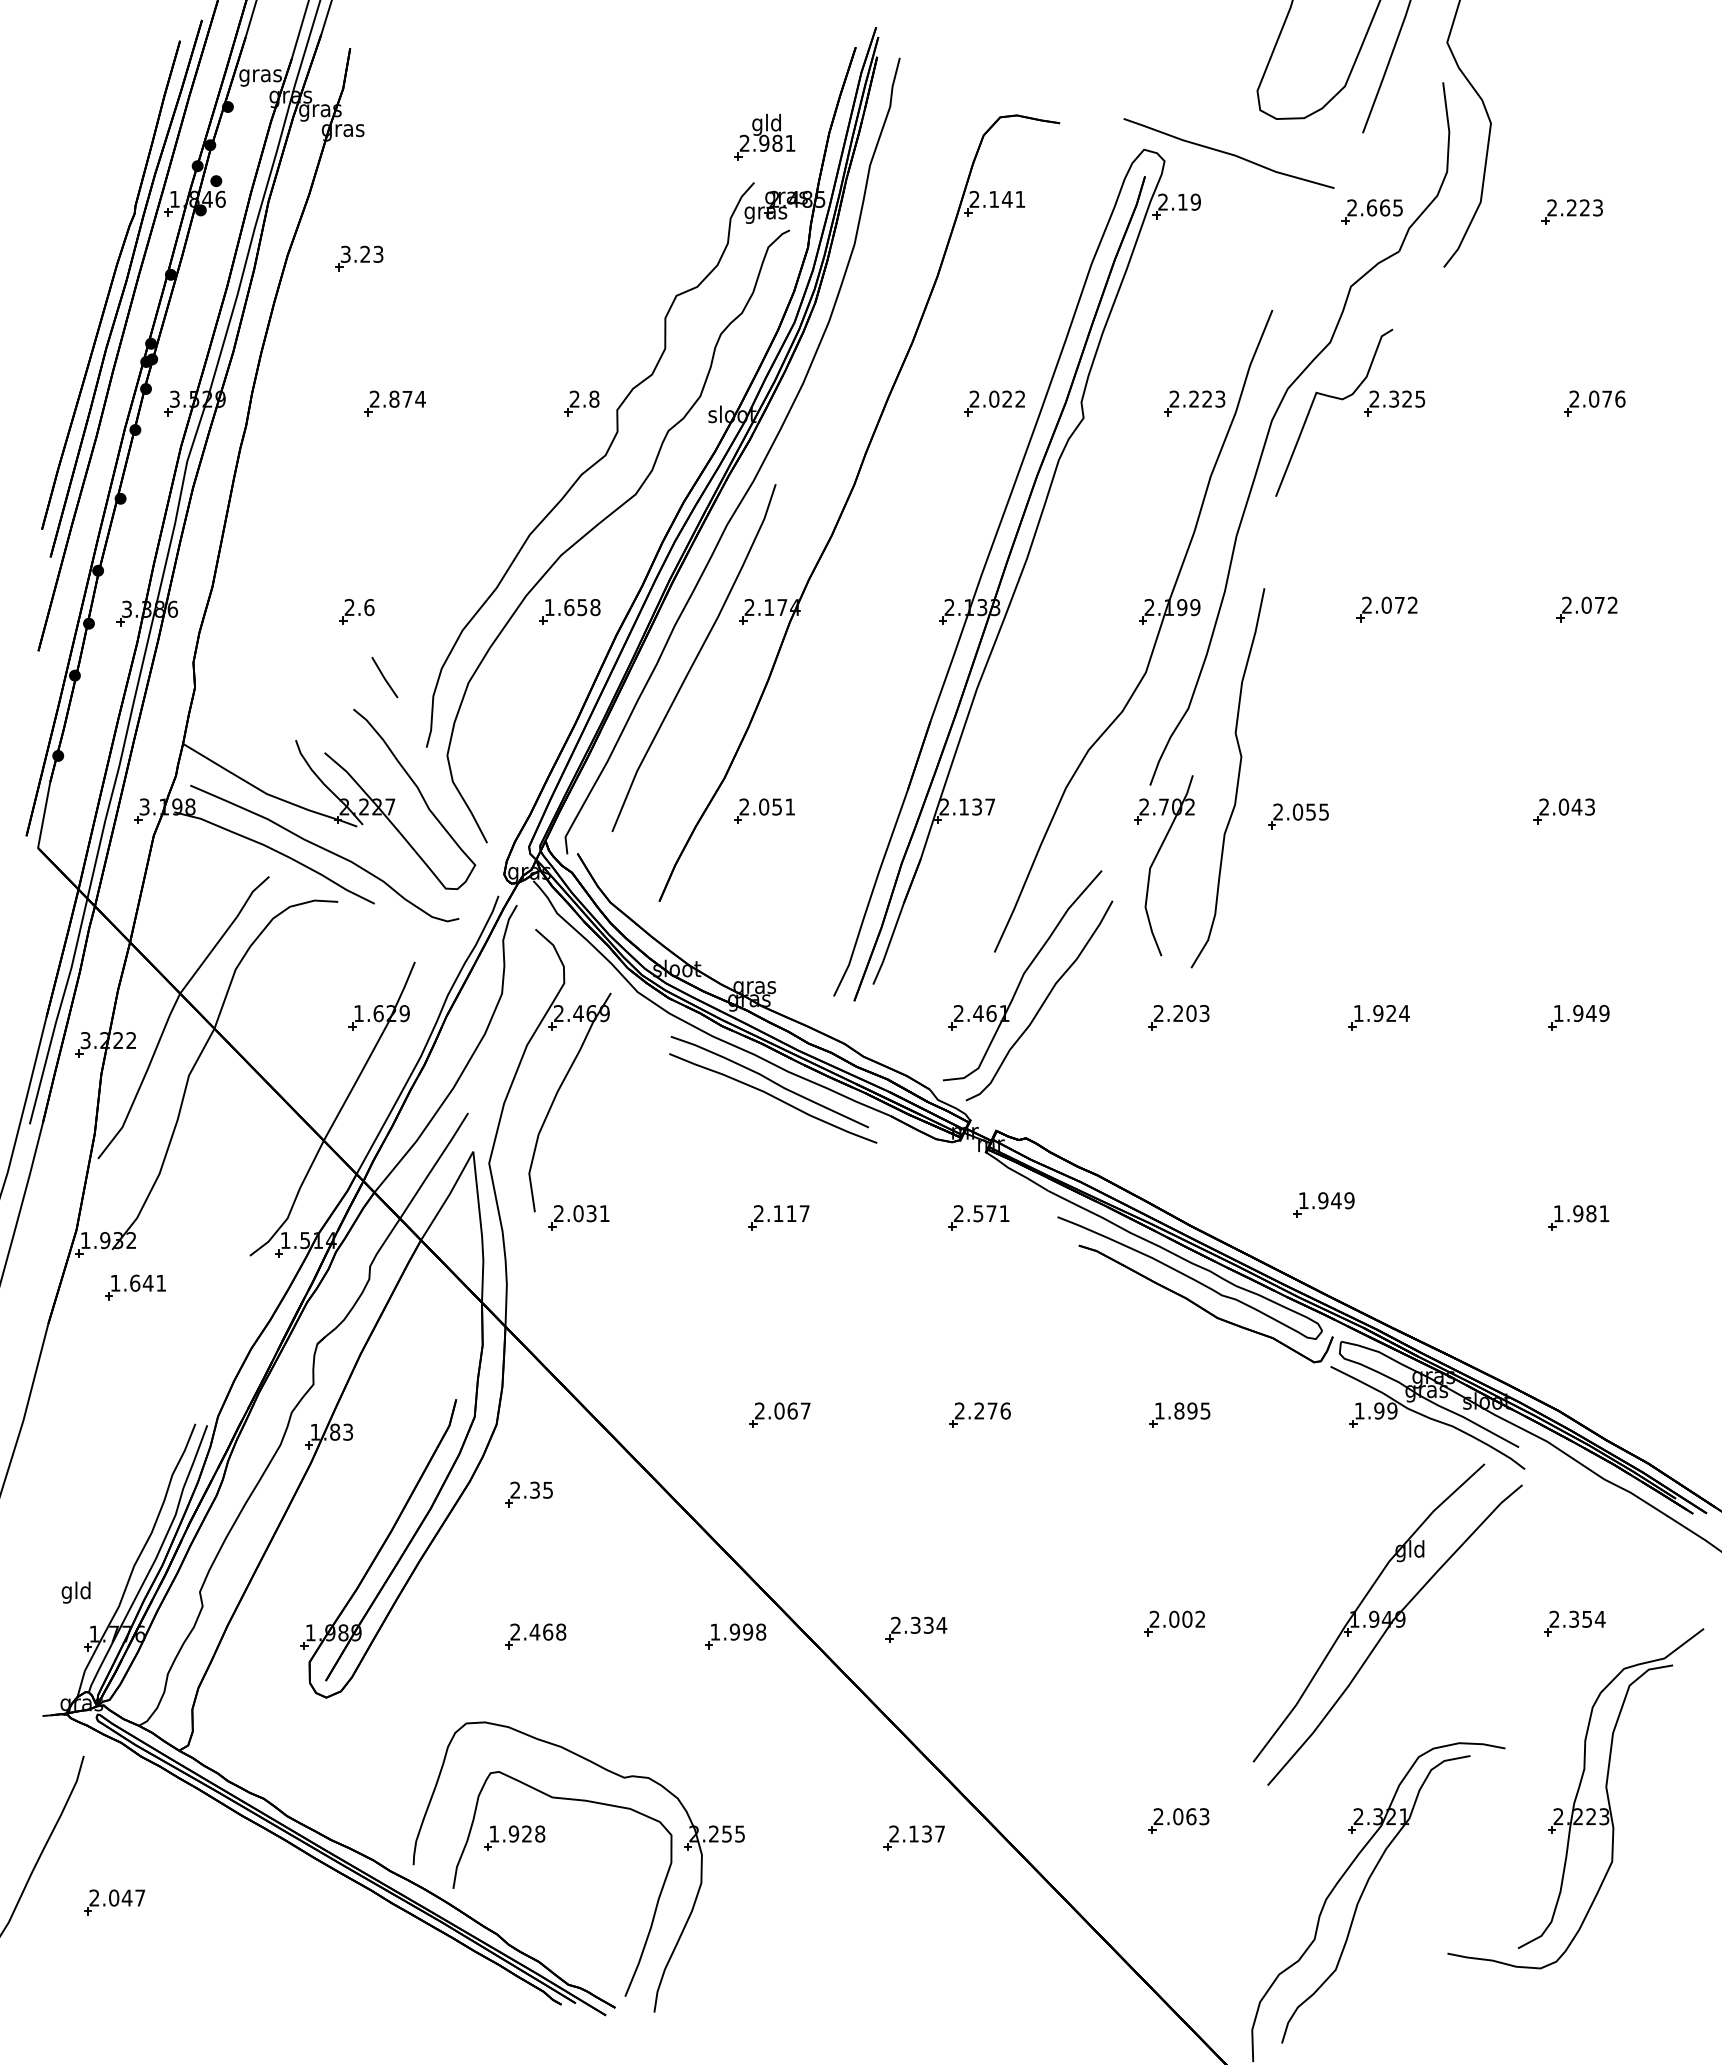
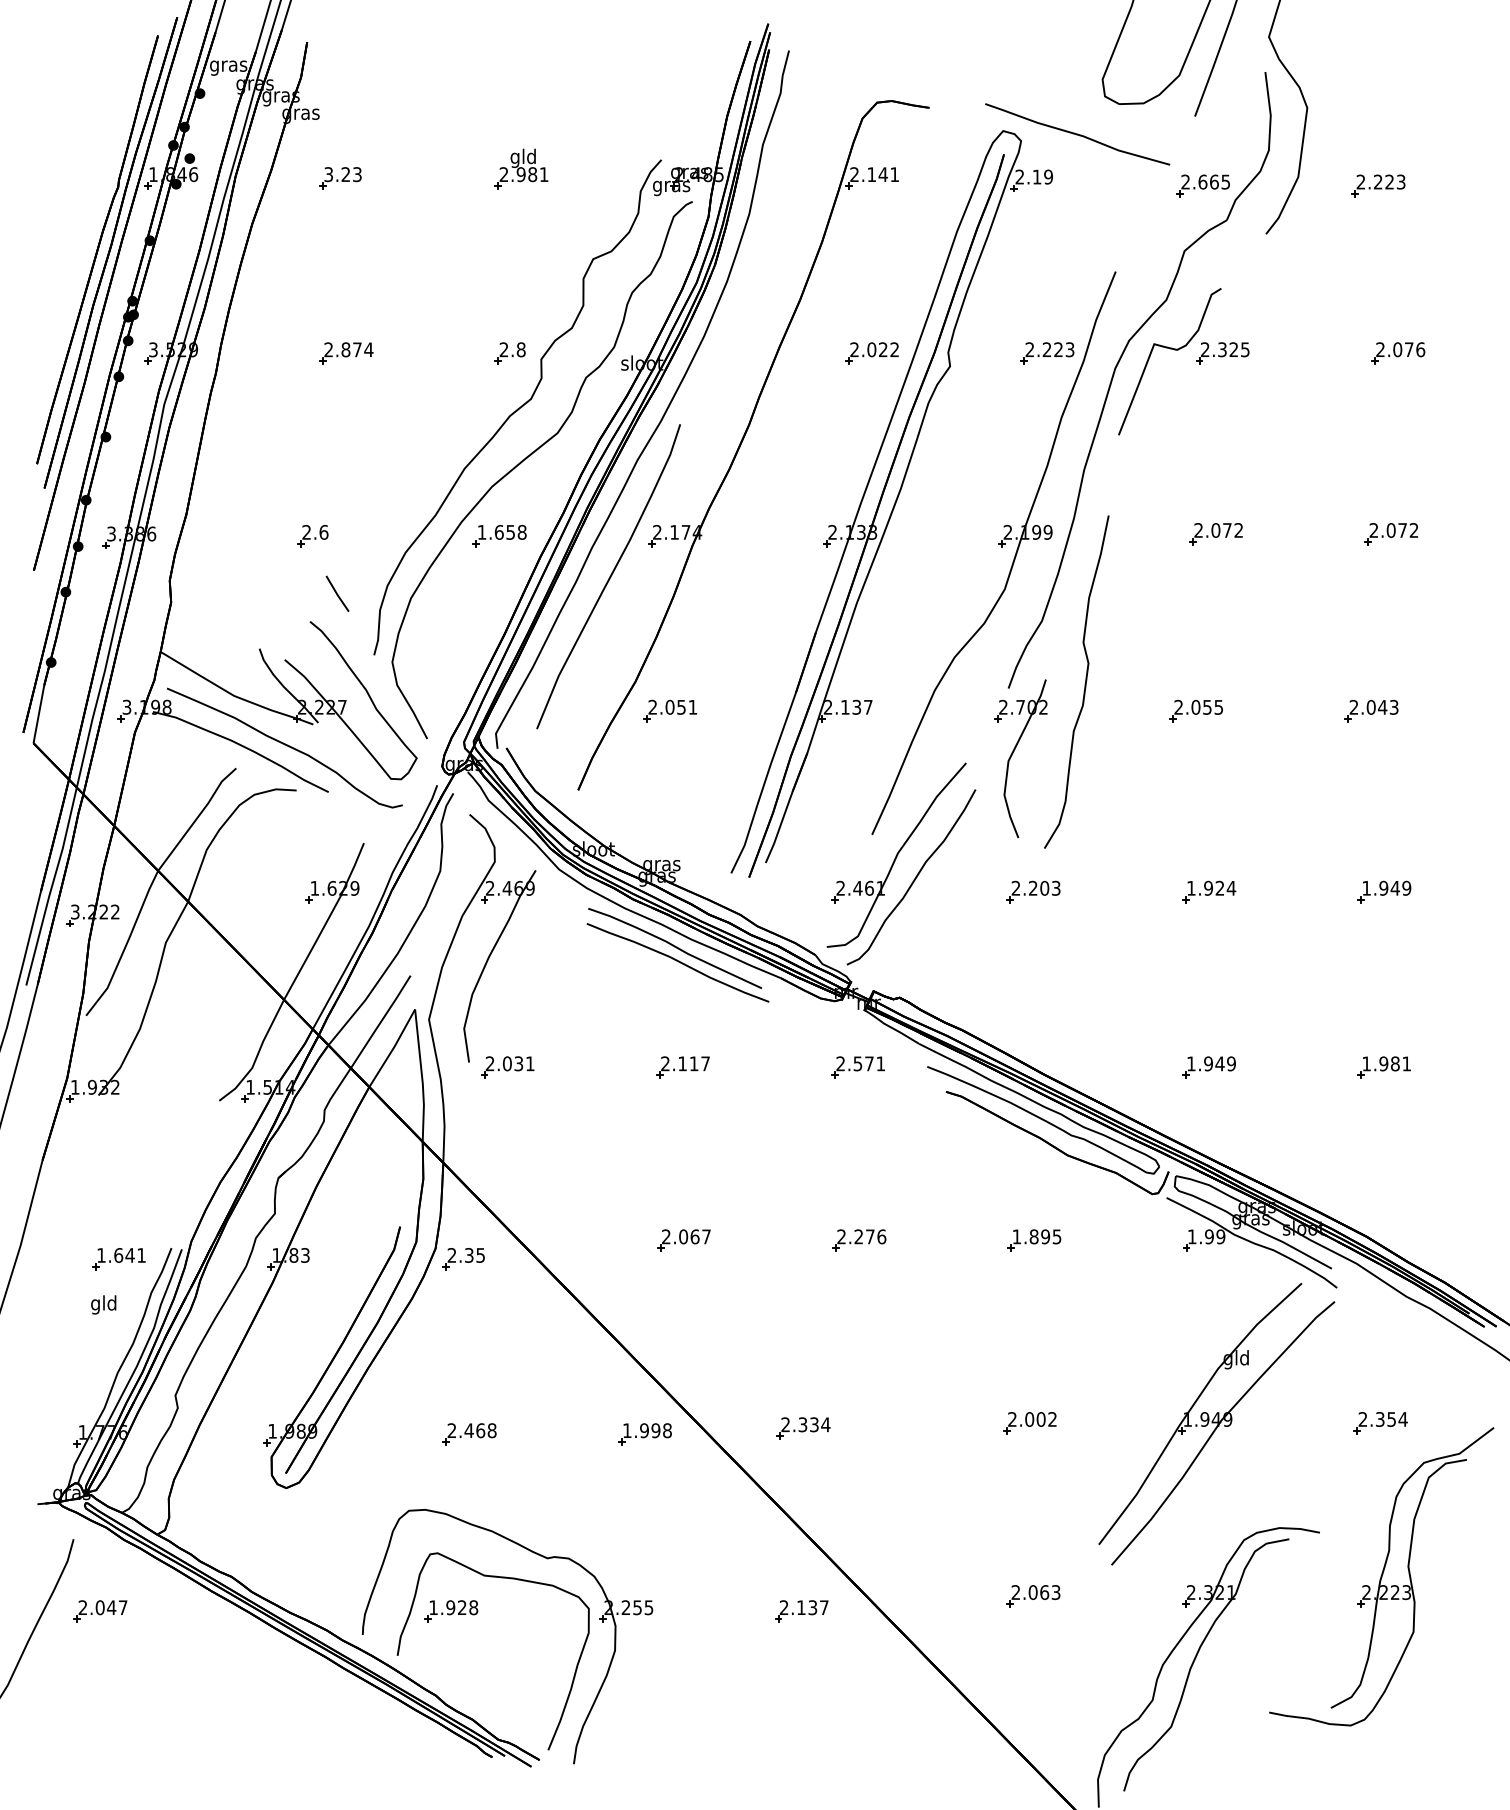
part: (764, 136) -> (521, 168), moved
part: (359, 258) -> (340, 178), moved
part: (1298, 816) -> (1196, 711), moved
part: (1323, 1204) -> (1208, 1067), moved
part: (135, 1287) -> (118, 1259), moved
part: (528, 1494) -> (463, 1259), moved
text: (75, 1592) -> (103, 1304), moved
part: (114, 1902) -> (100, 1611), moved

